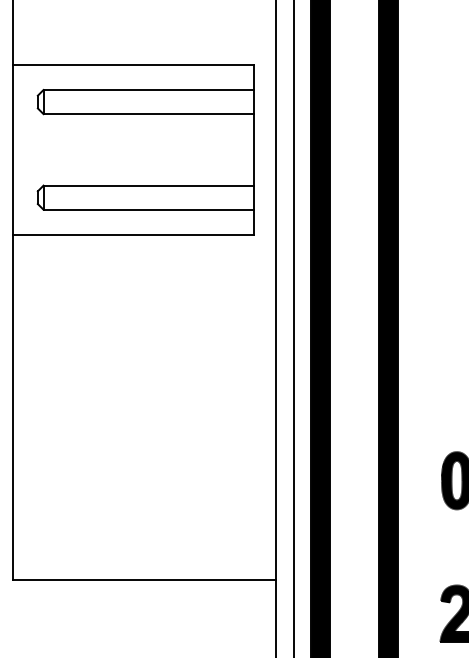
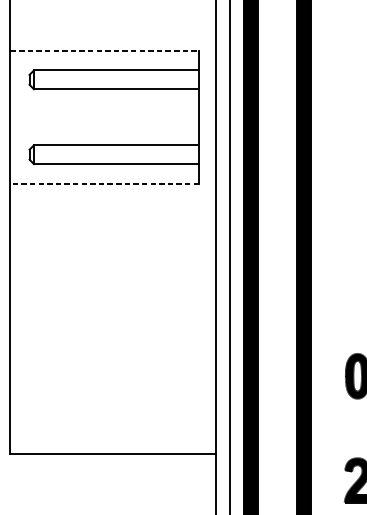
line: (134, 65) -> (105, 51), solid -> dashed
line: (133, 234) -> (104, 183), solid -> dashed

